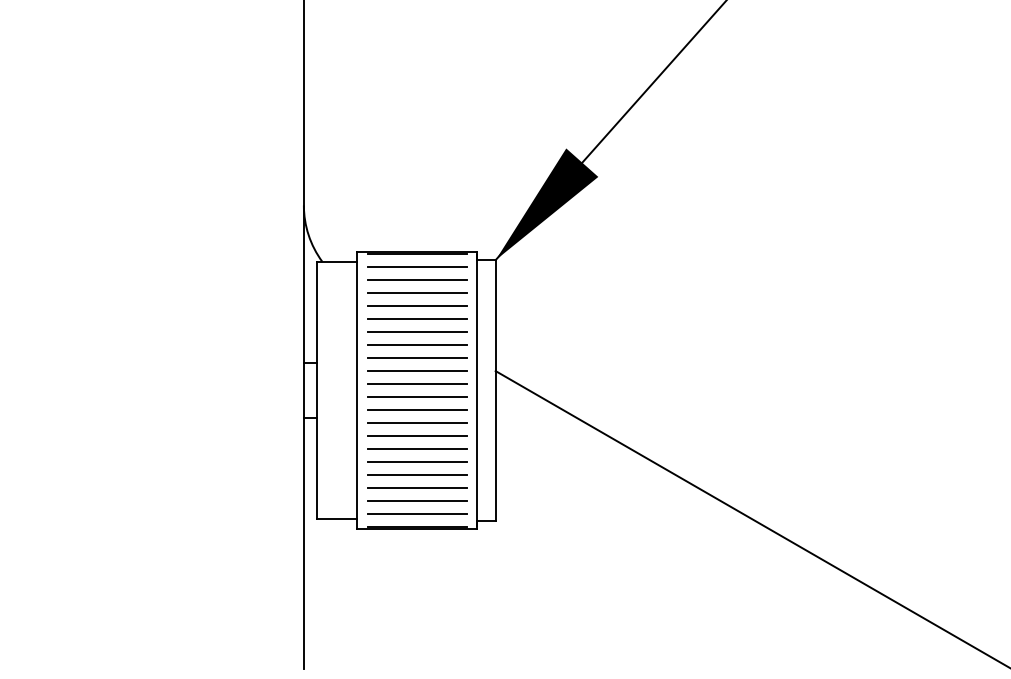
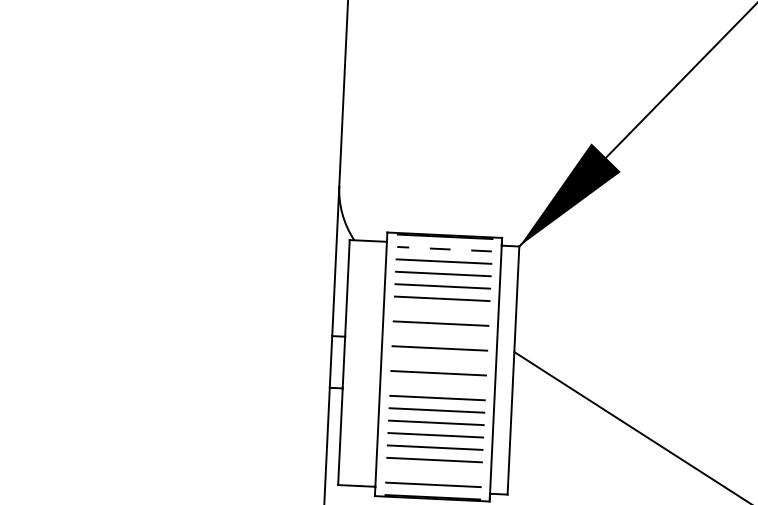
line: (417, 266) -> (444, 249), solid -> dashed
line: (417, 331) -> (441, 310), removed
line: (417, 357) -> (440, 335), removed
line: (417, 384) -> (439, 361), removed
line: (417, 410) -> (438, 386), removed
line: (417, 501) -> (434, 472), removed

